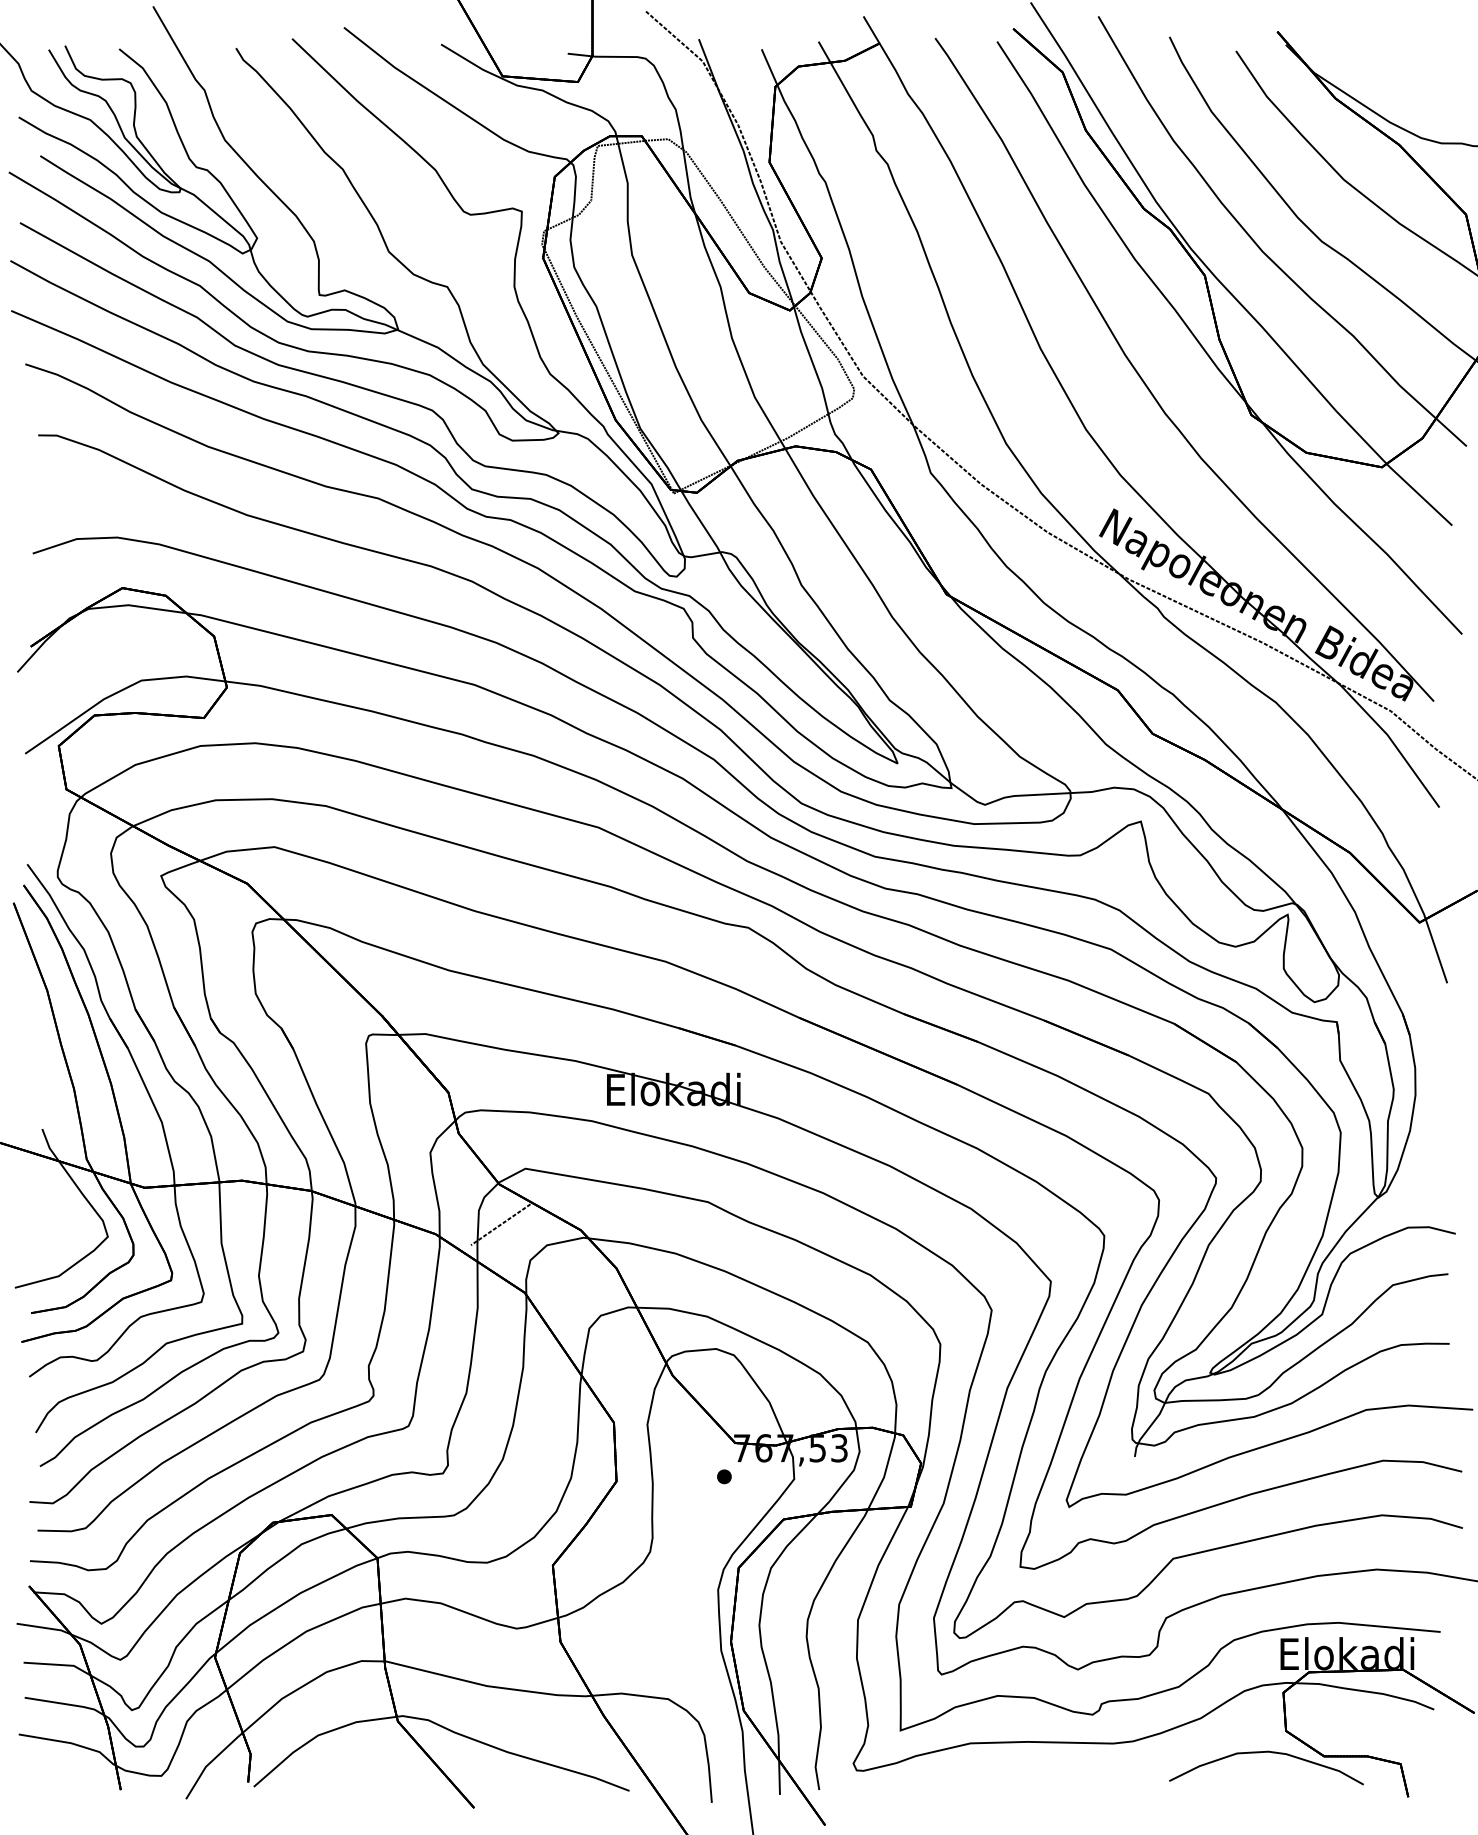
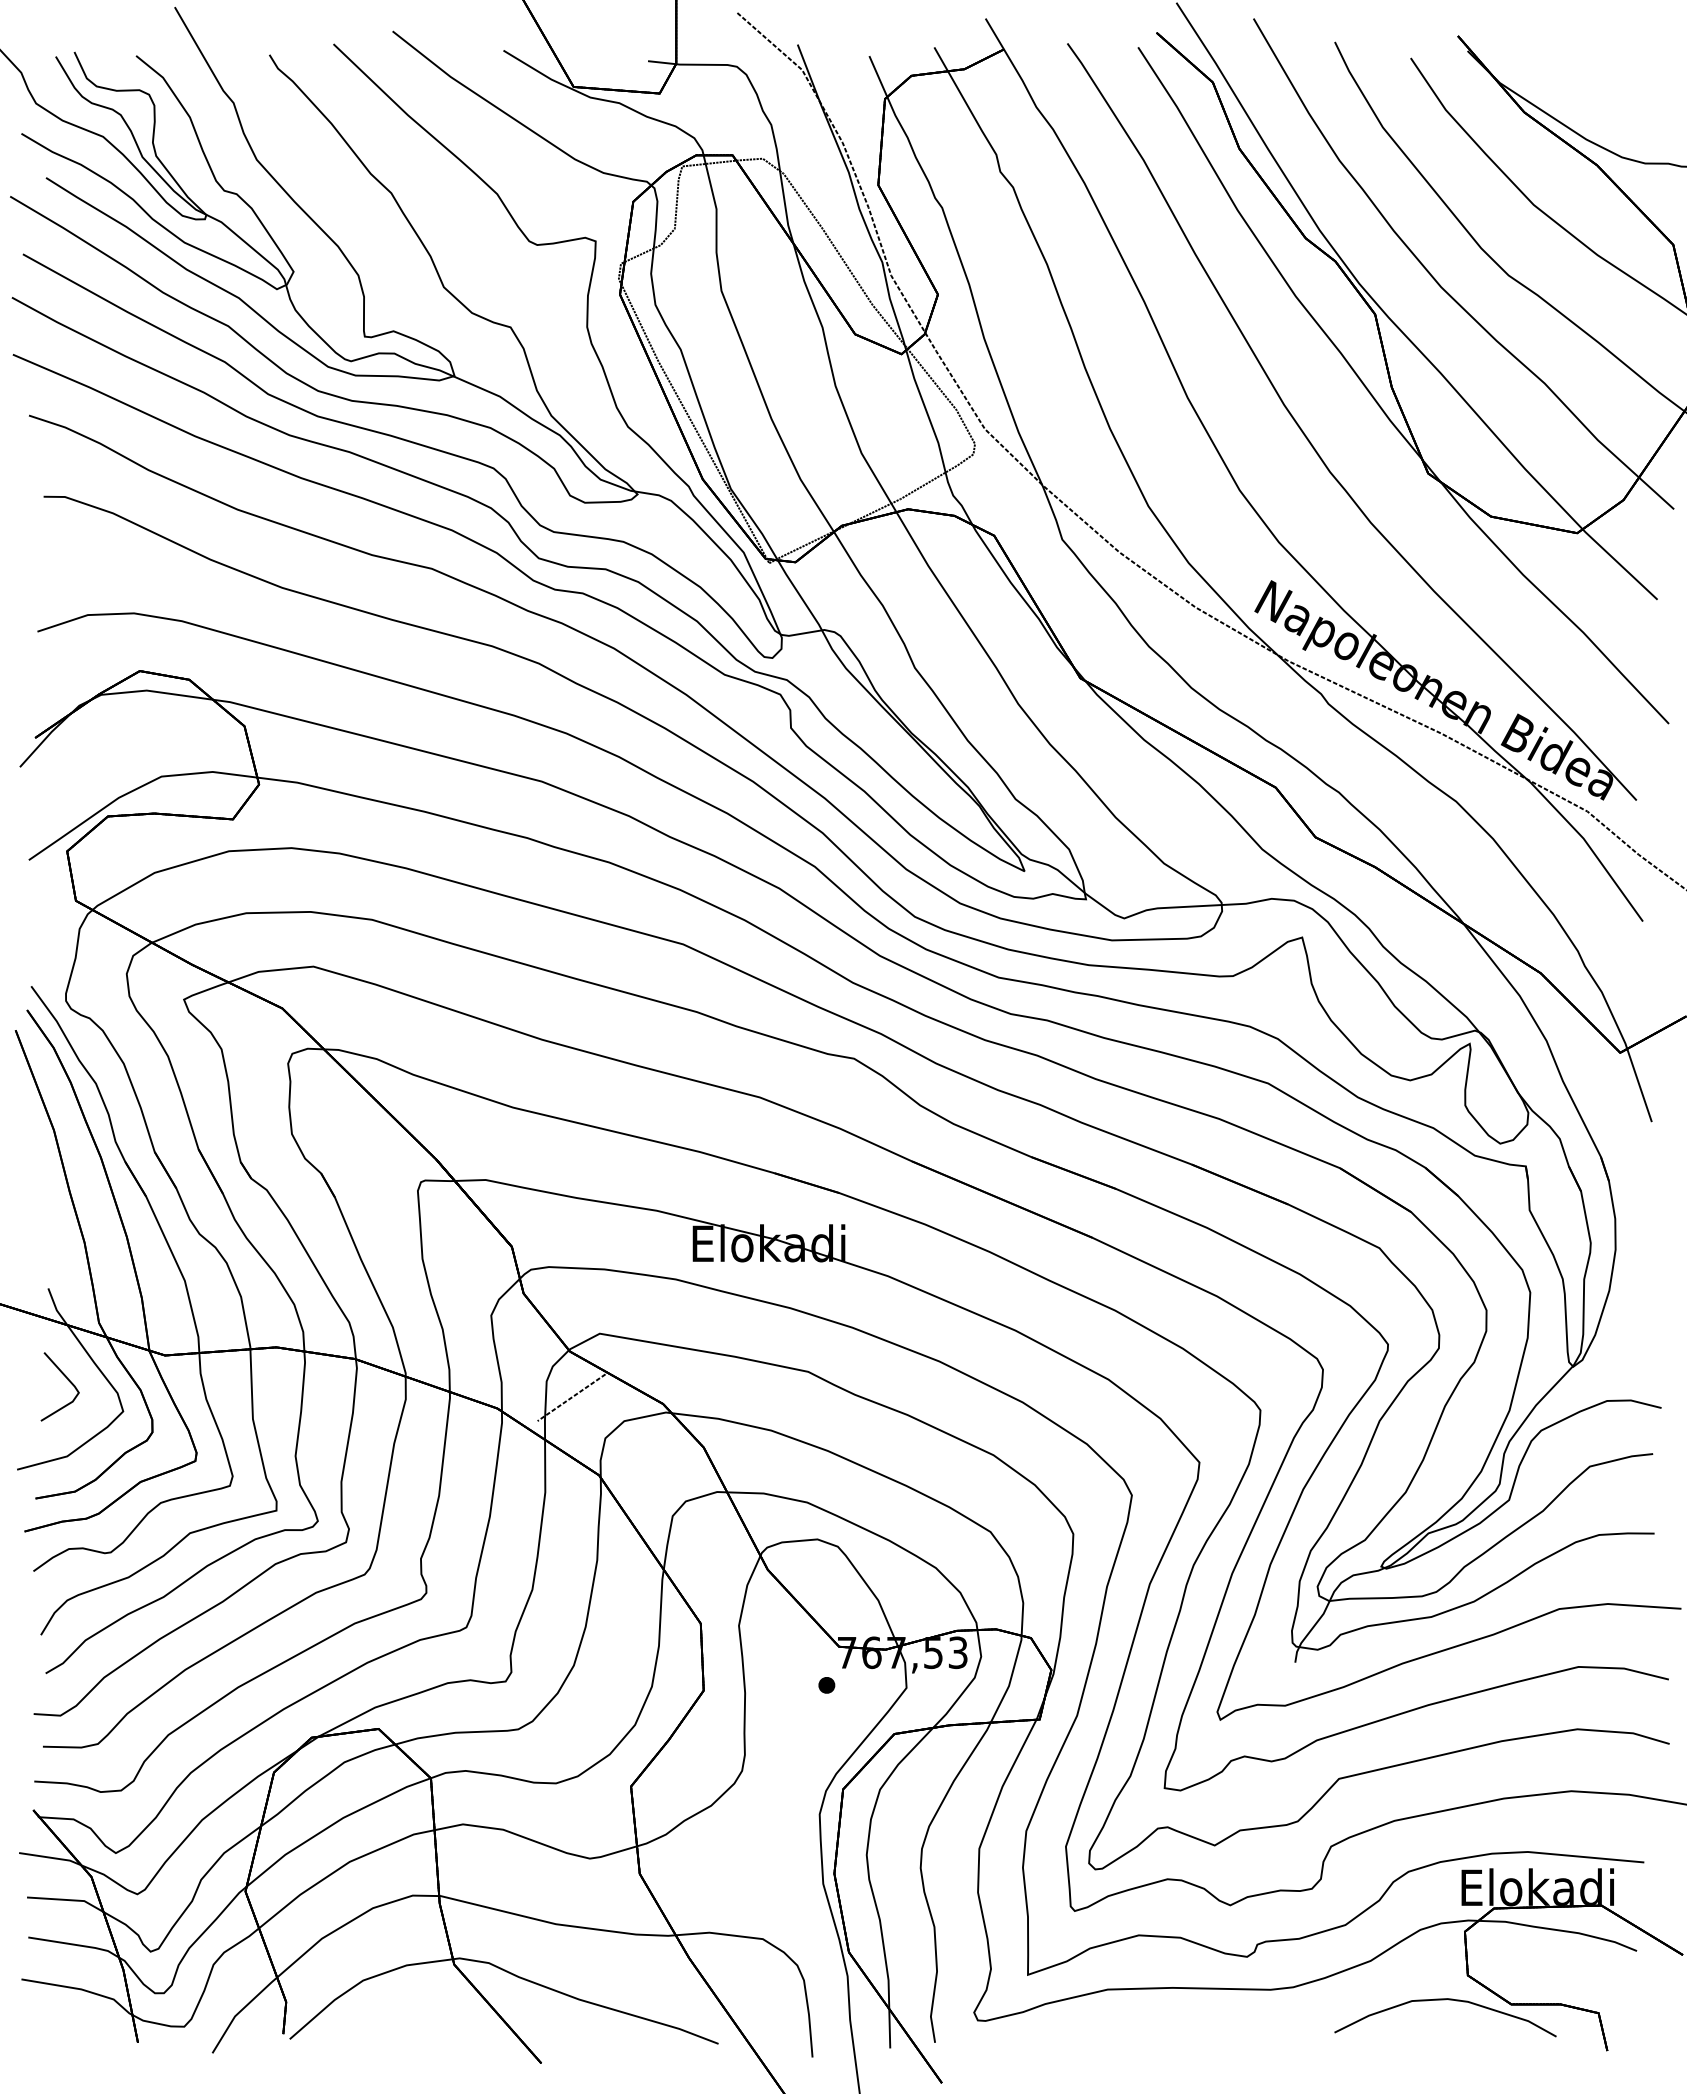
part: (59, 1210) -> (68, 1381), added

